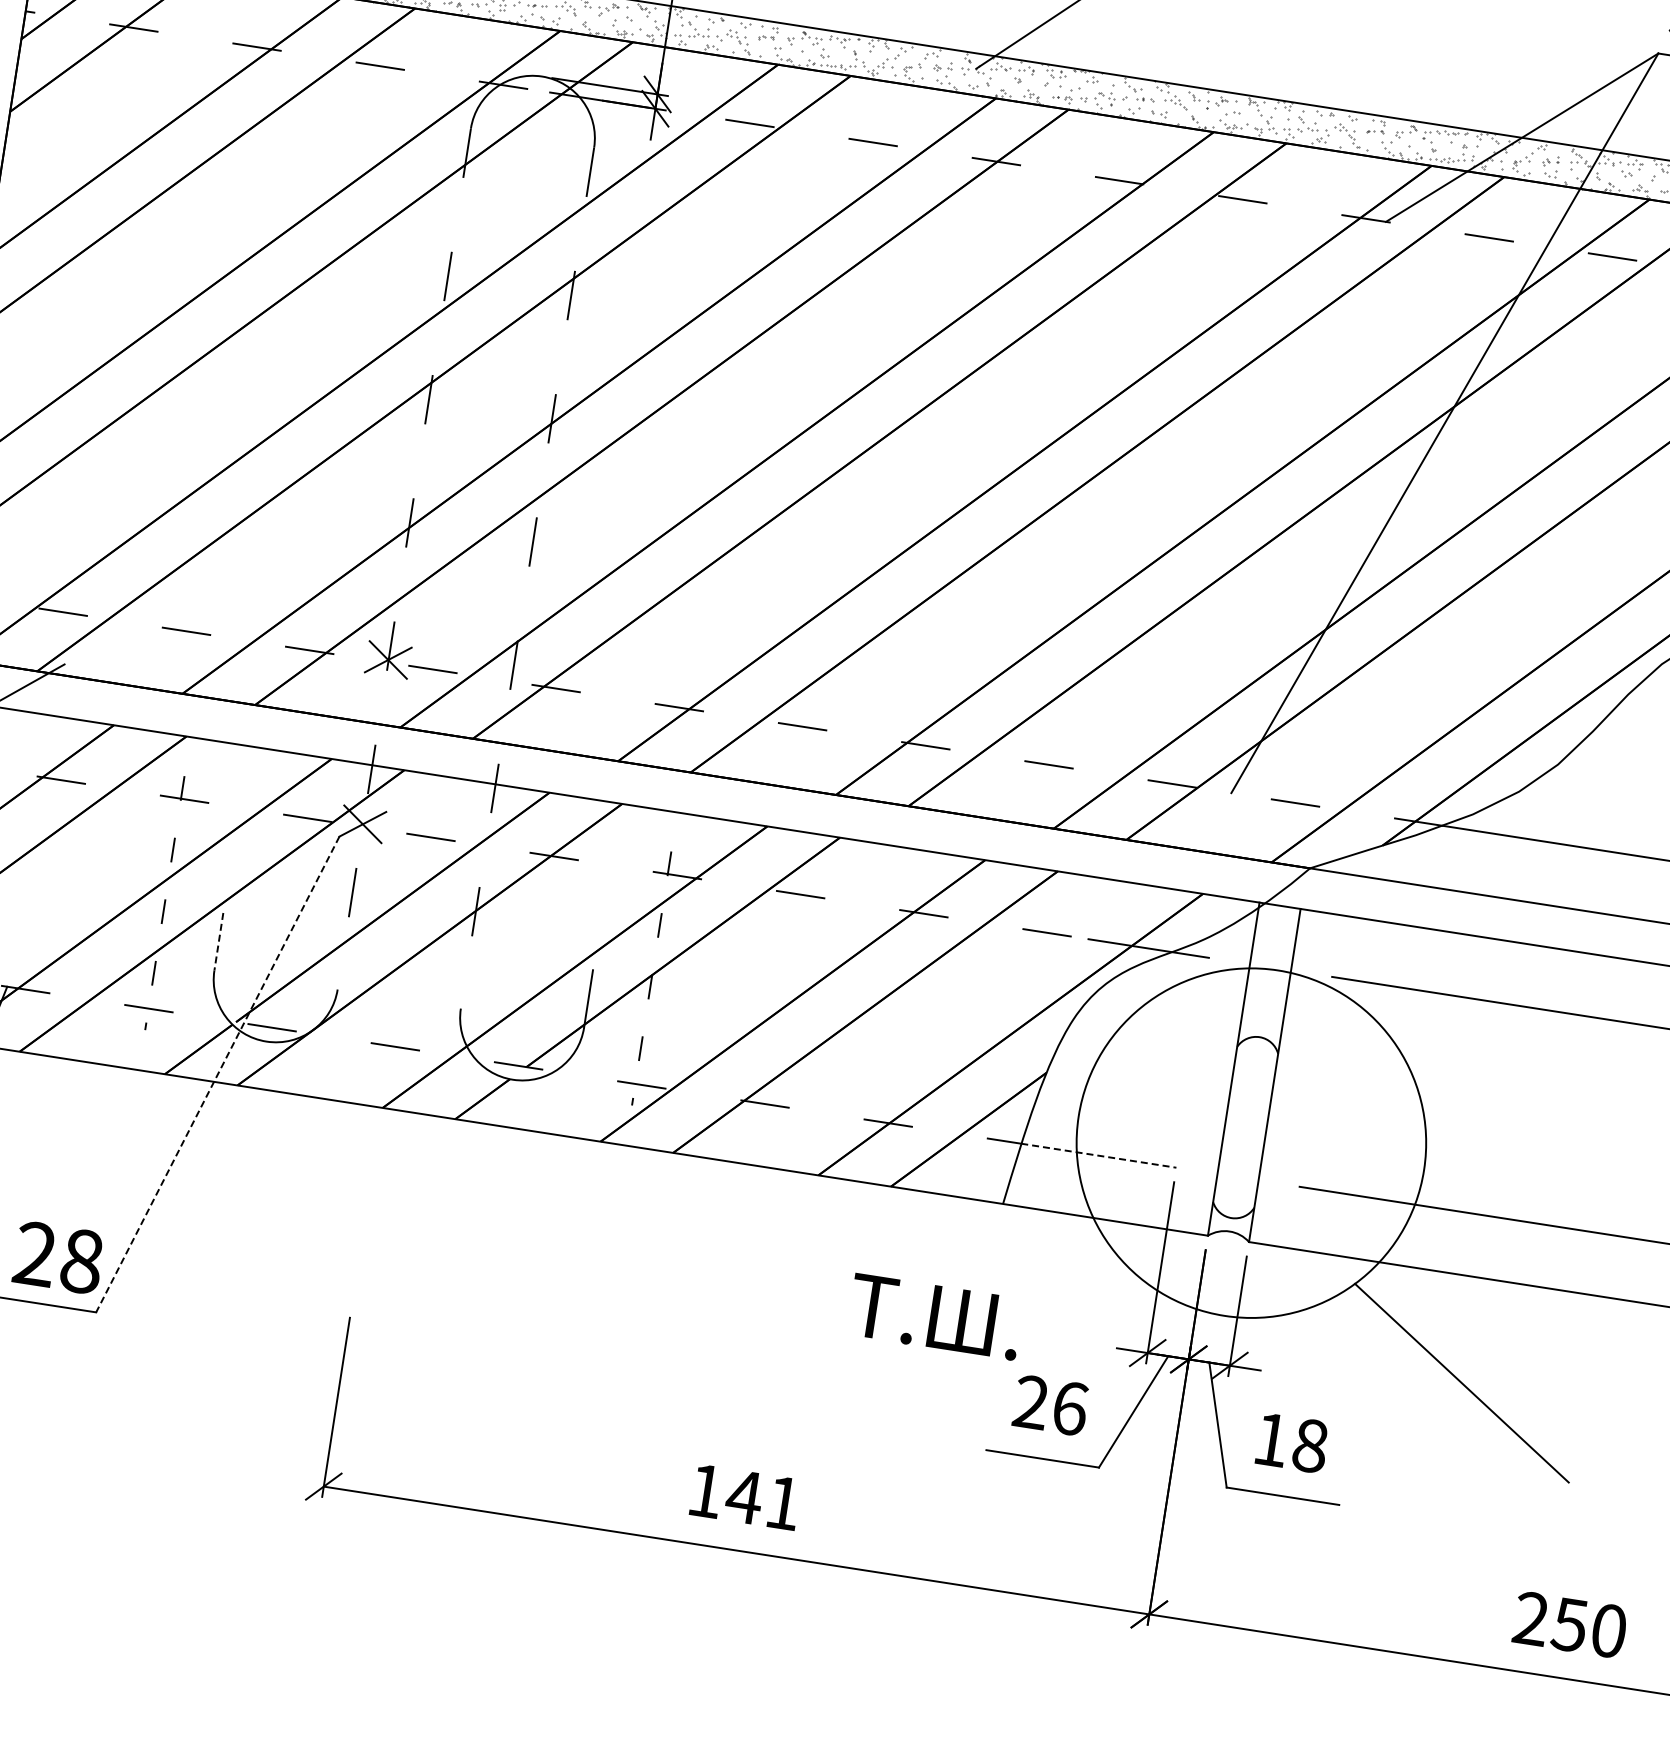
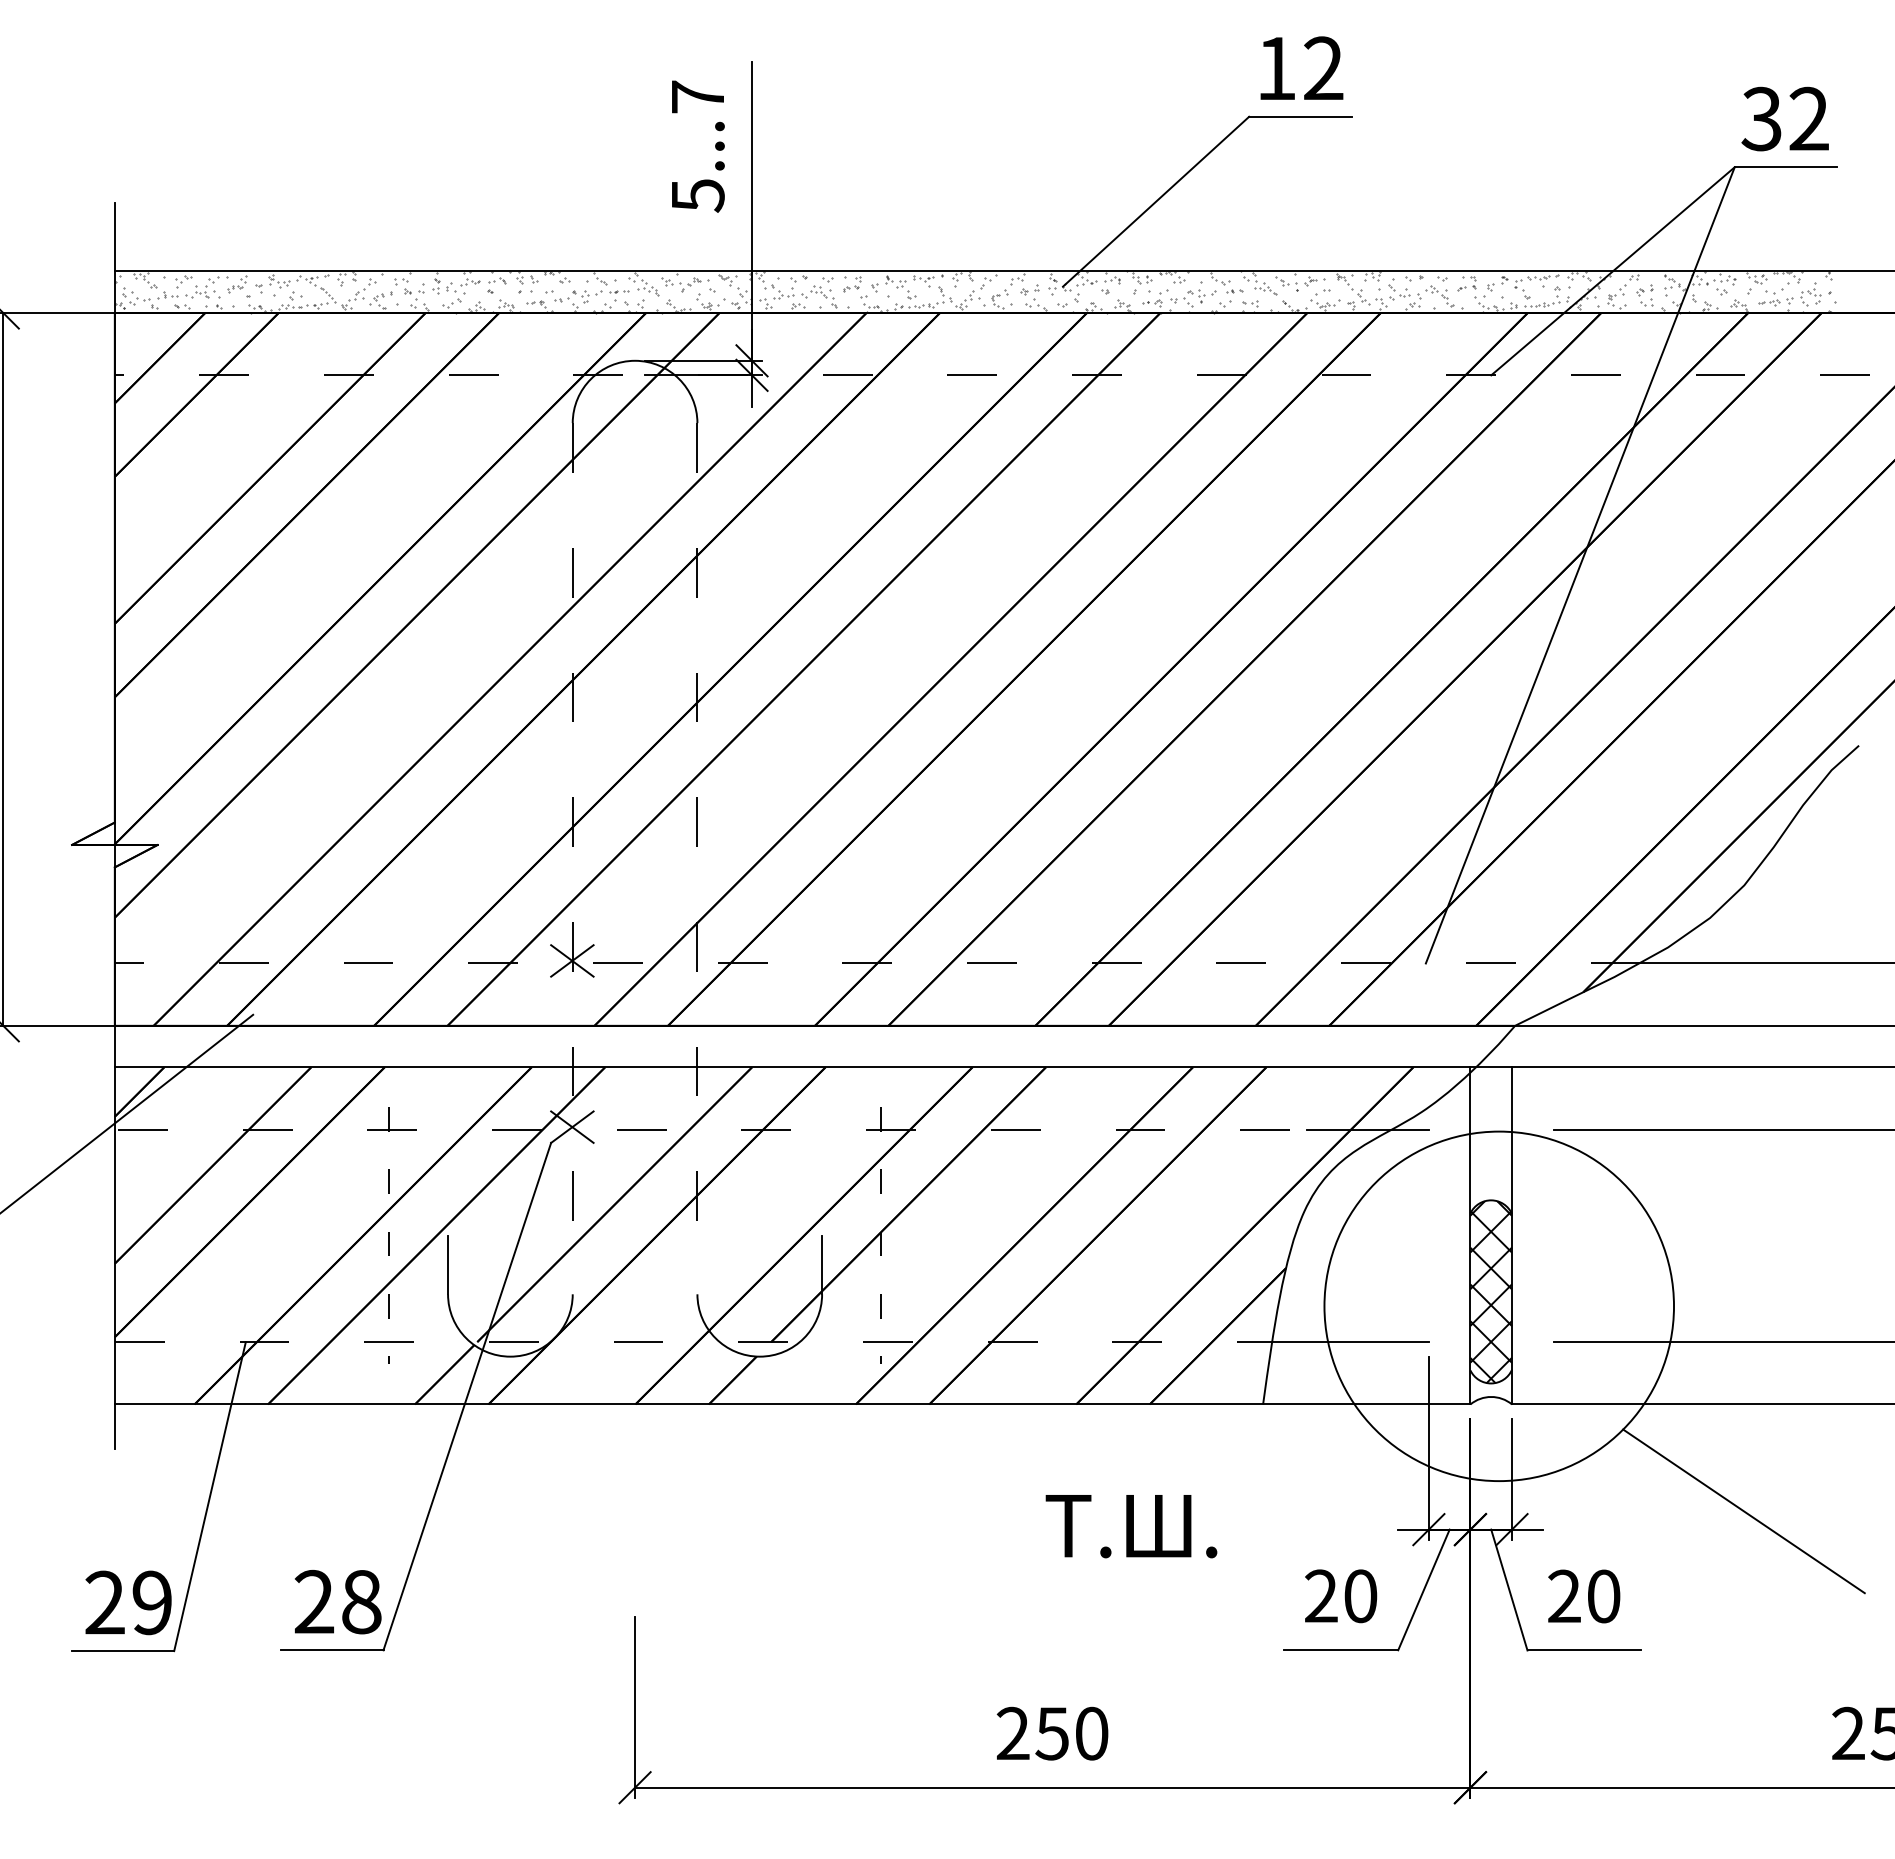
line: (219, 942) -> (448, 1265), dashed -> solid
line: (217, 1075) -> (467, 1397), dashed -> solid
hatch: (1245, 1128) -> (1491, 1292), added
line: (1098, 1156) -> (1350, 1342), dashed -> solid
text: (935, 1317) -> (1131, 1526), moved
text: (1069, 1408) -> (1360, 1596), 26 -> 20
text: (1291, 1442) -> (1584, 1596), 18 -> 20
text: (744, 1496) -> (1052, 1733), 141 -> 250

